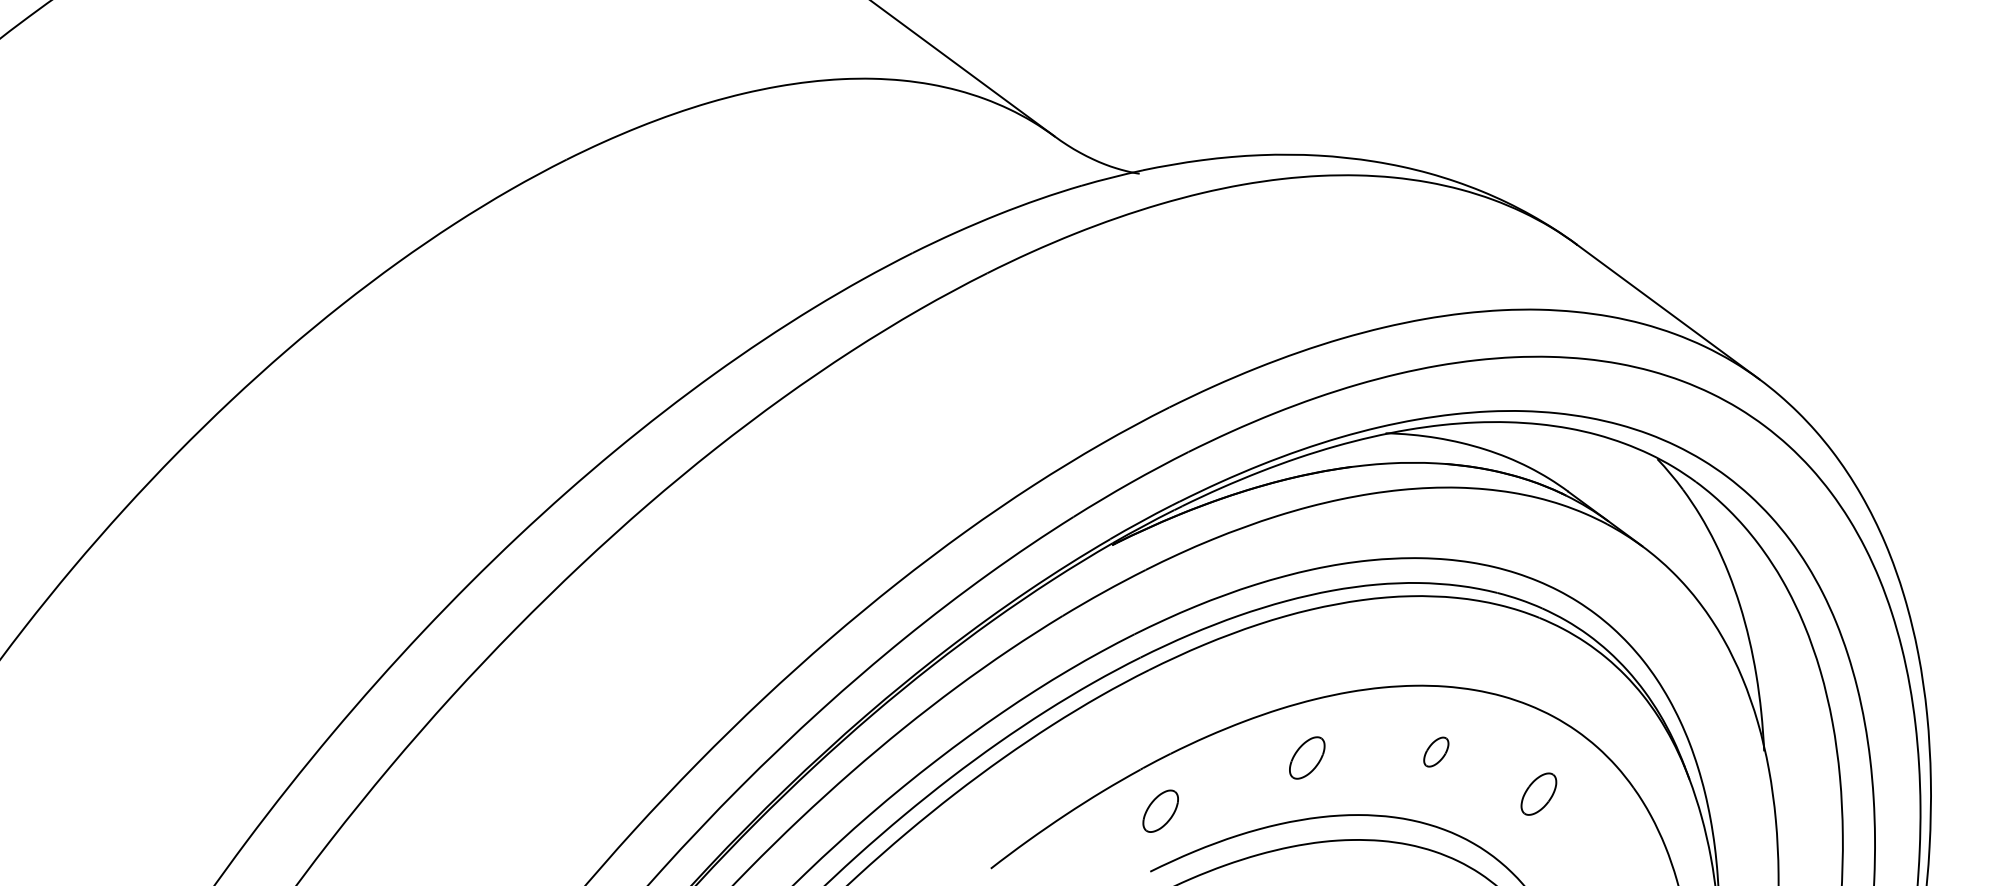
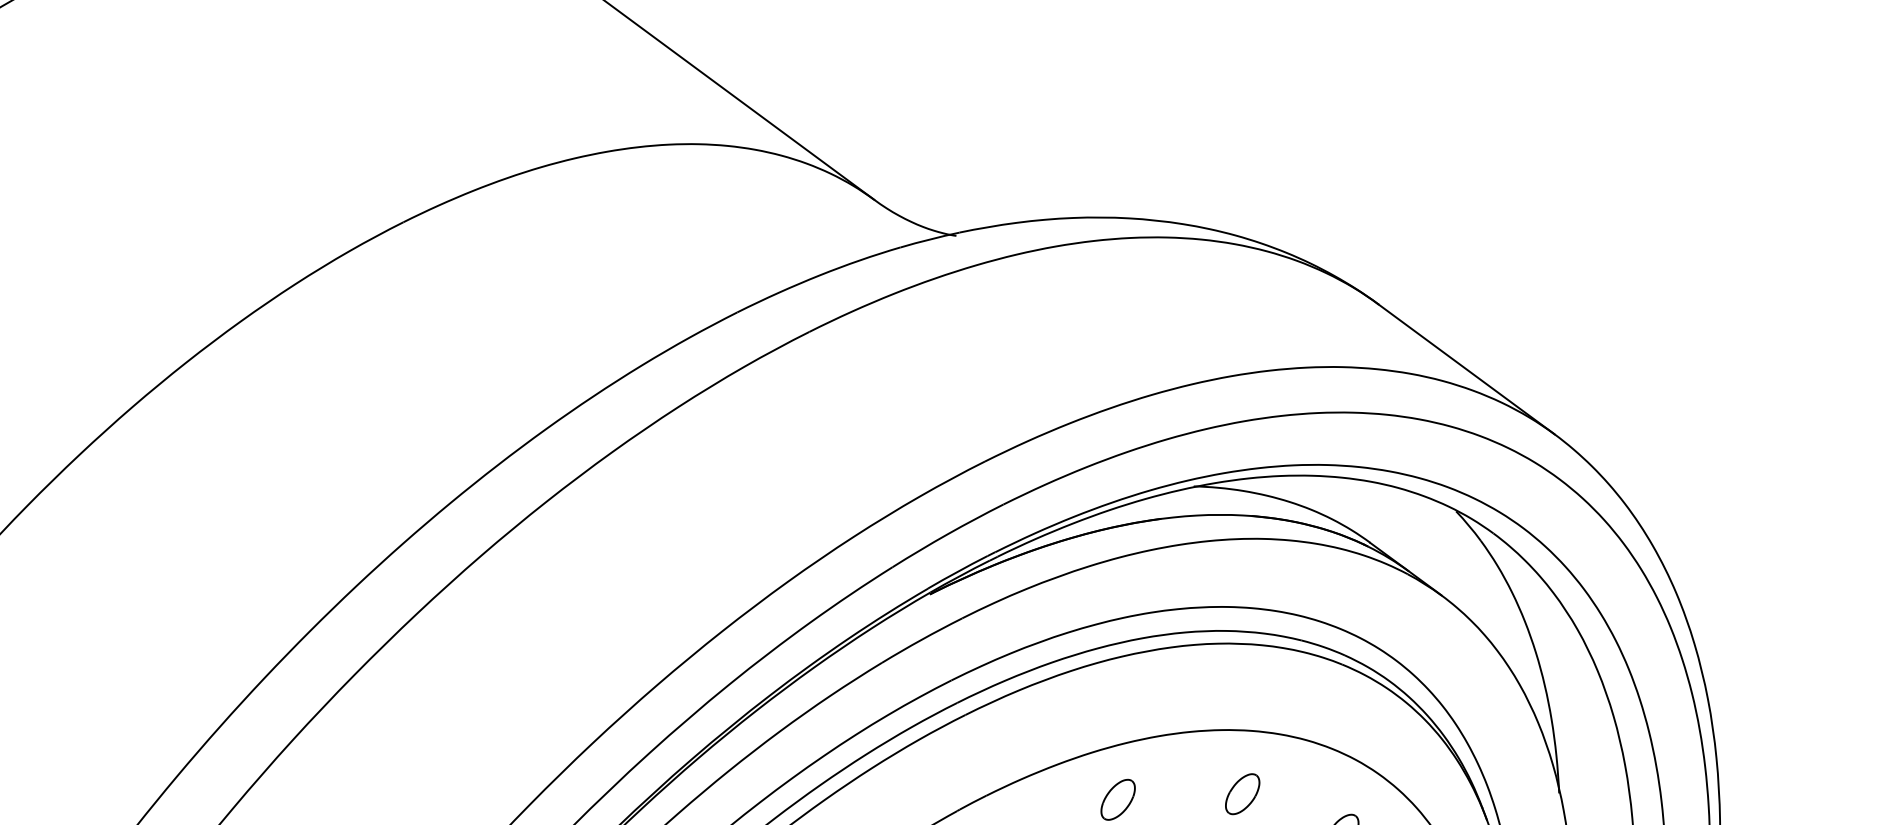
part: (1436, 751) -> (1242, 793), size x1.43

